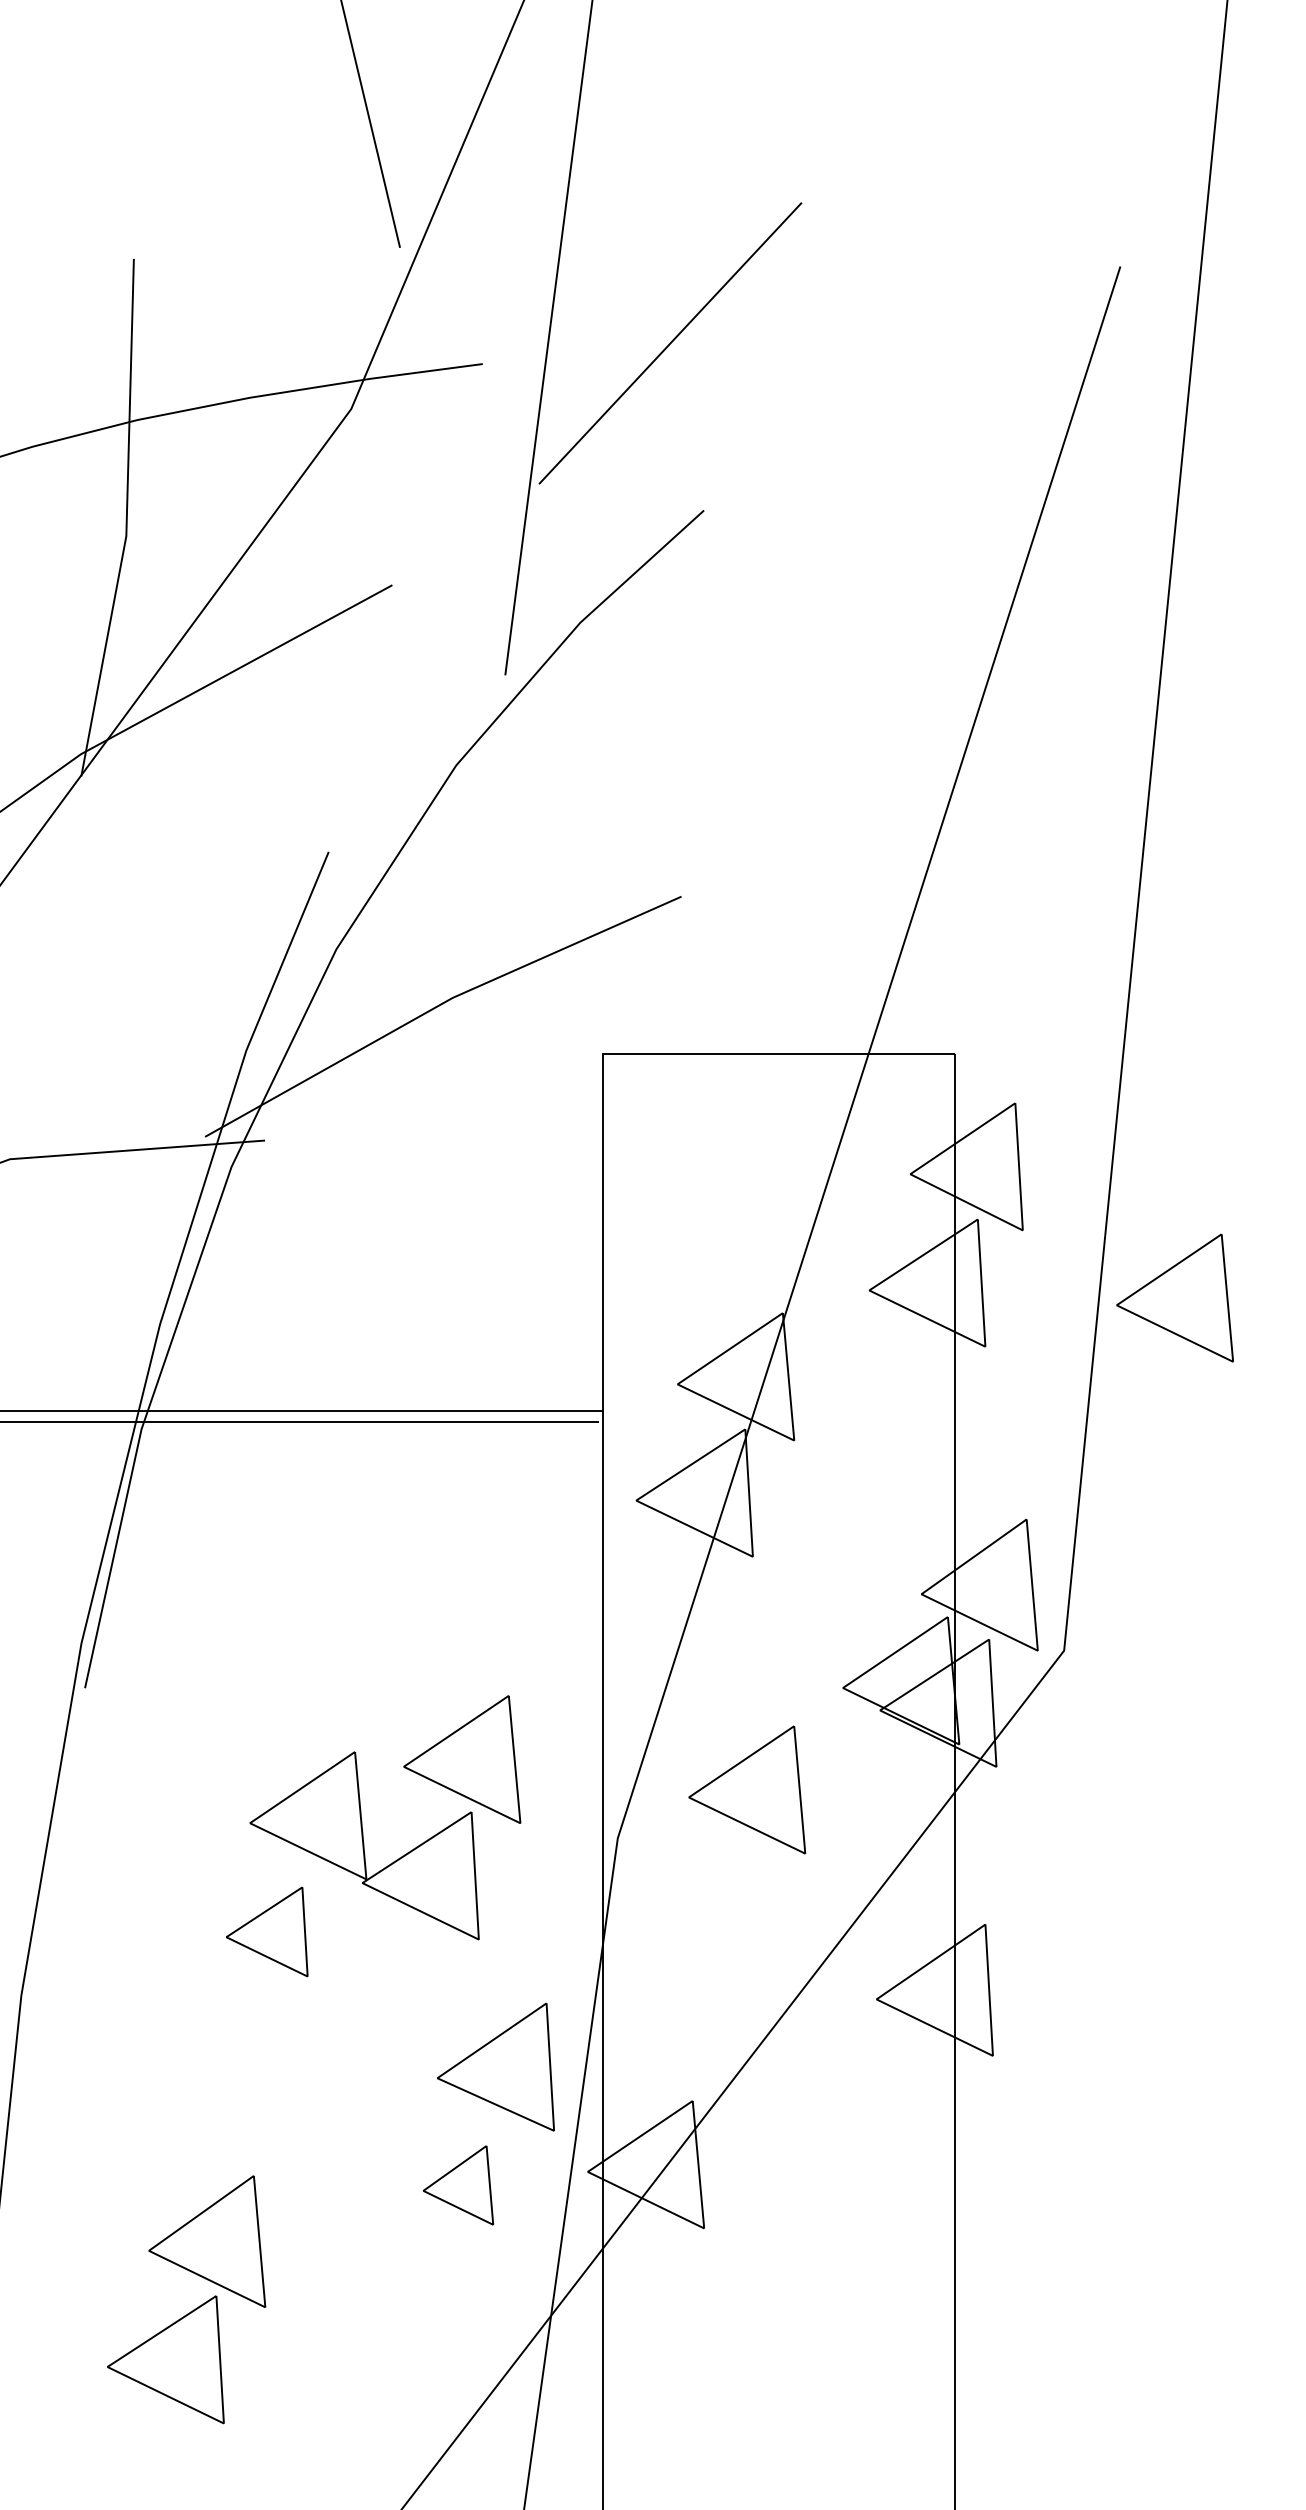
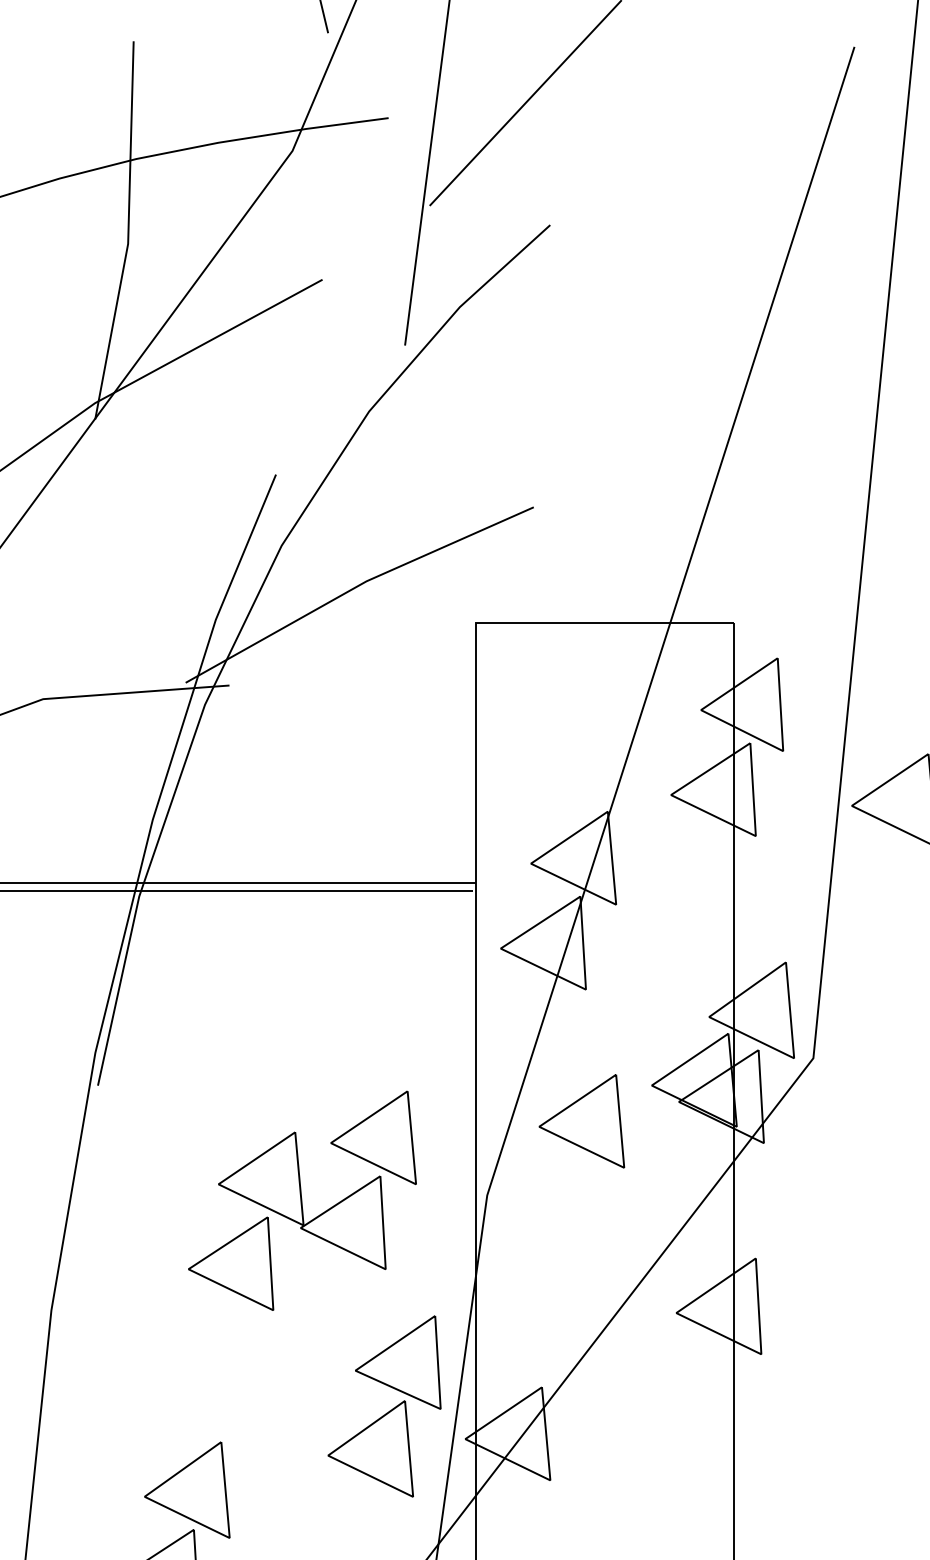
part: (747, 1789) -> (582, 1120), moved
part: (266, 1931) -> (230, 1263), size x1.43
part: (458, 2185) -> (370, 1449), size x1.67

